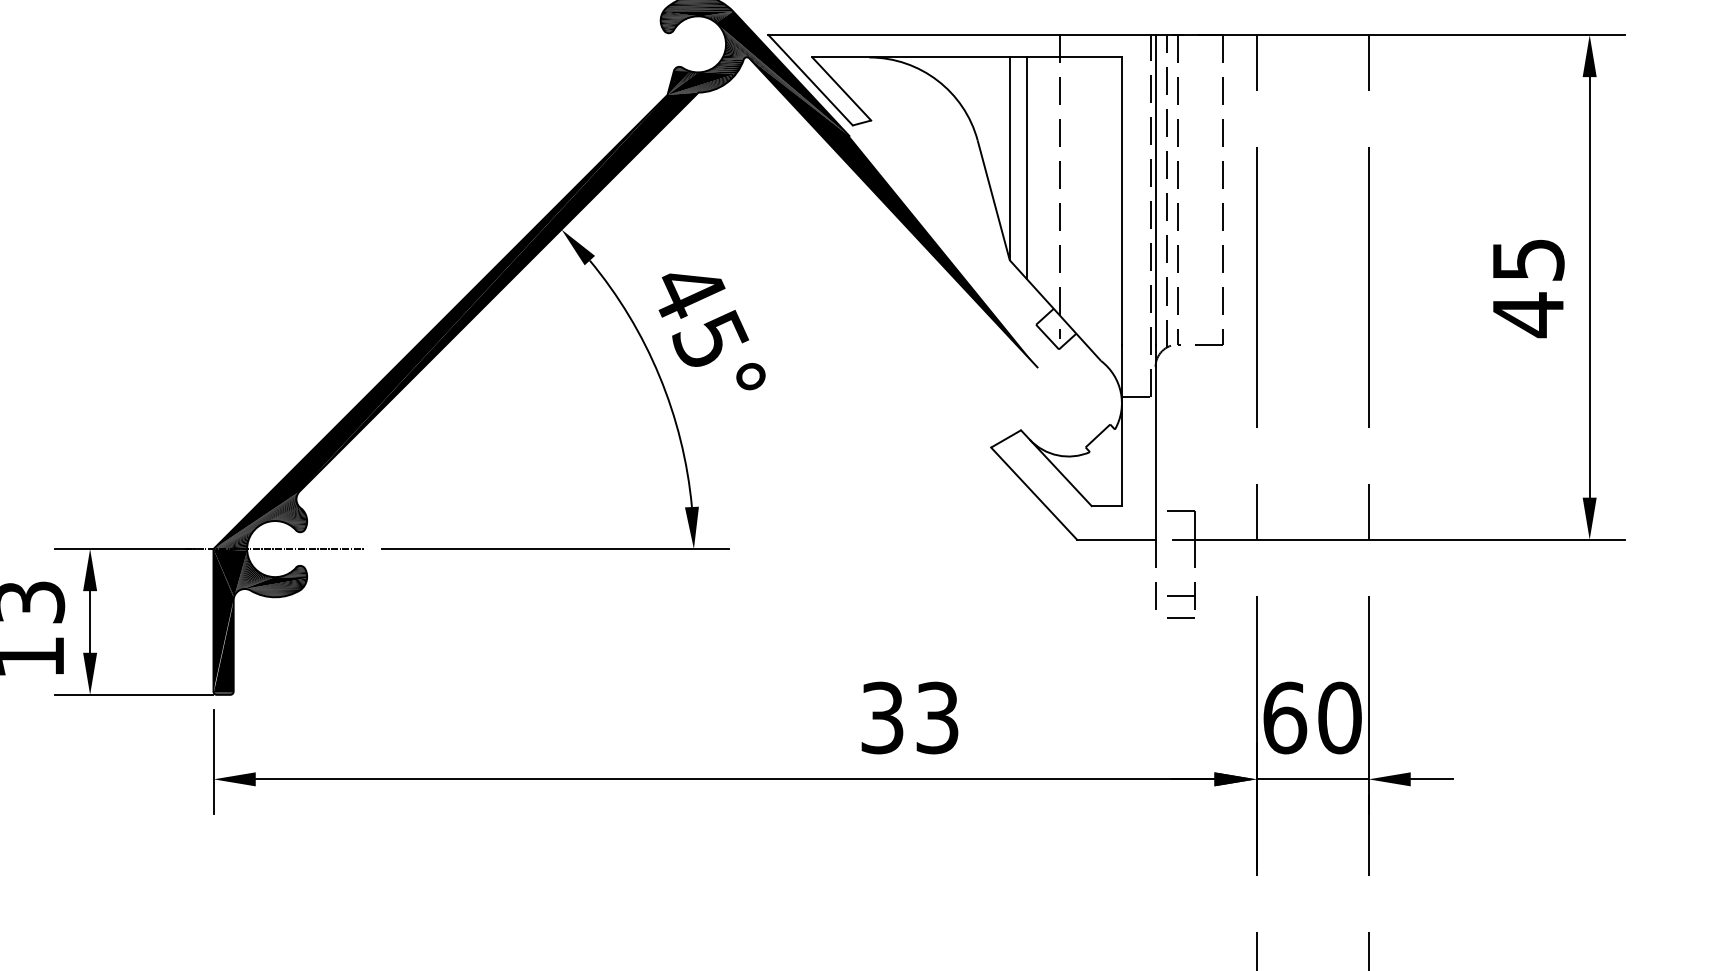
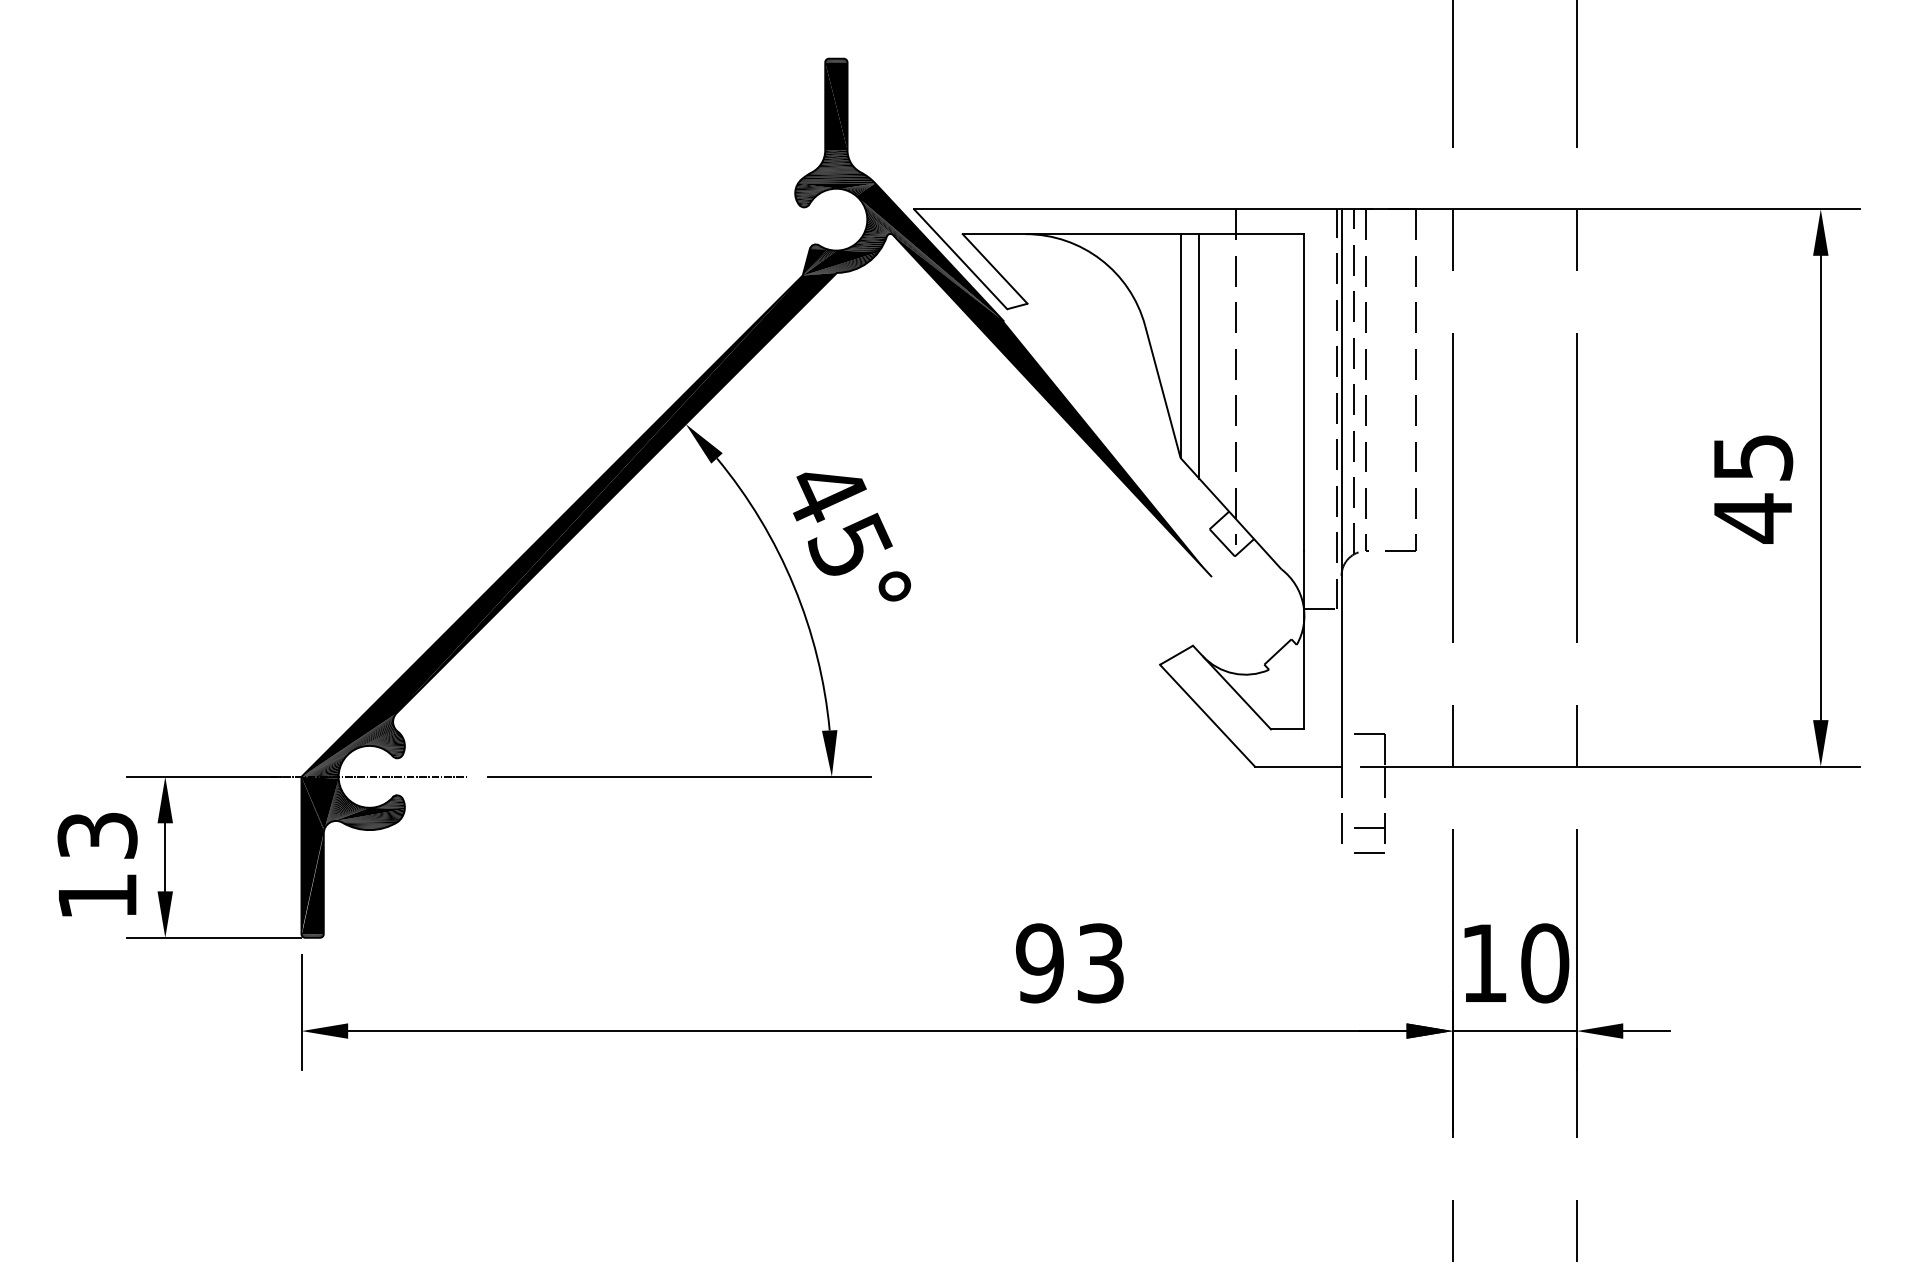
text: (881, 718) -> (1039, 963), 33 -> 93
text: (1285, 718) -> (1484, 963), 60 -> 10

